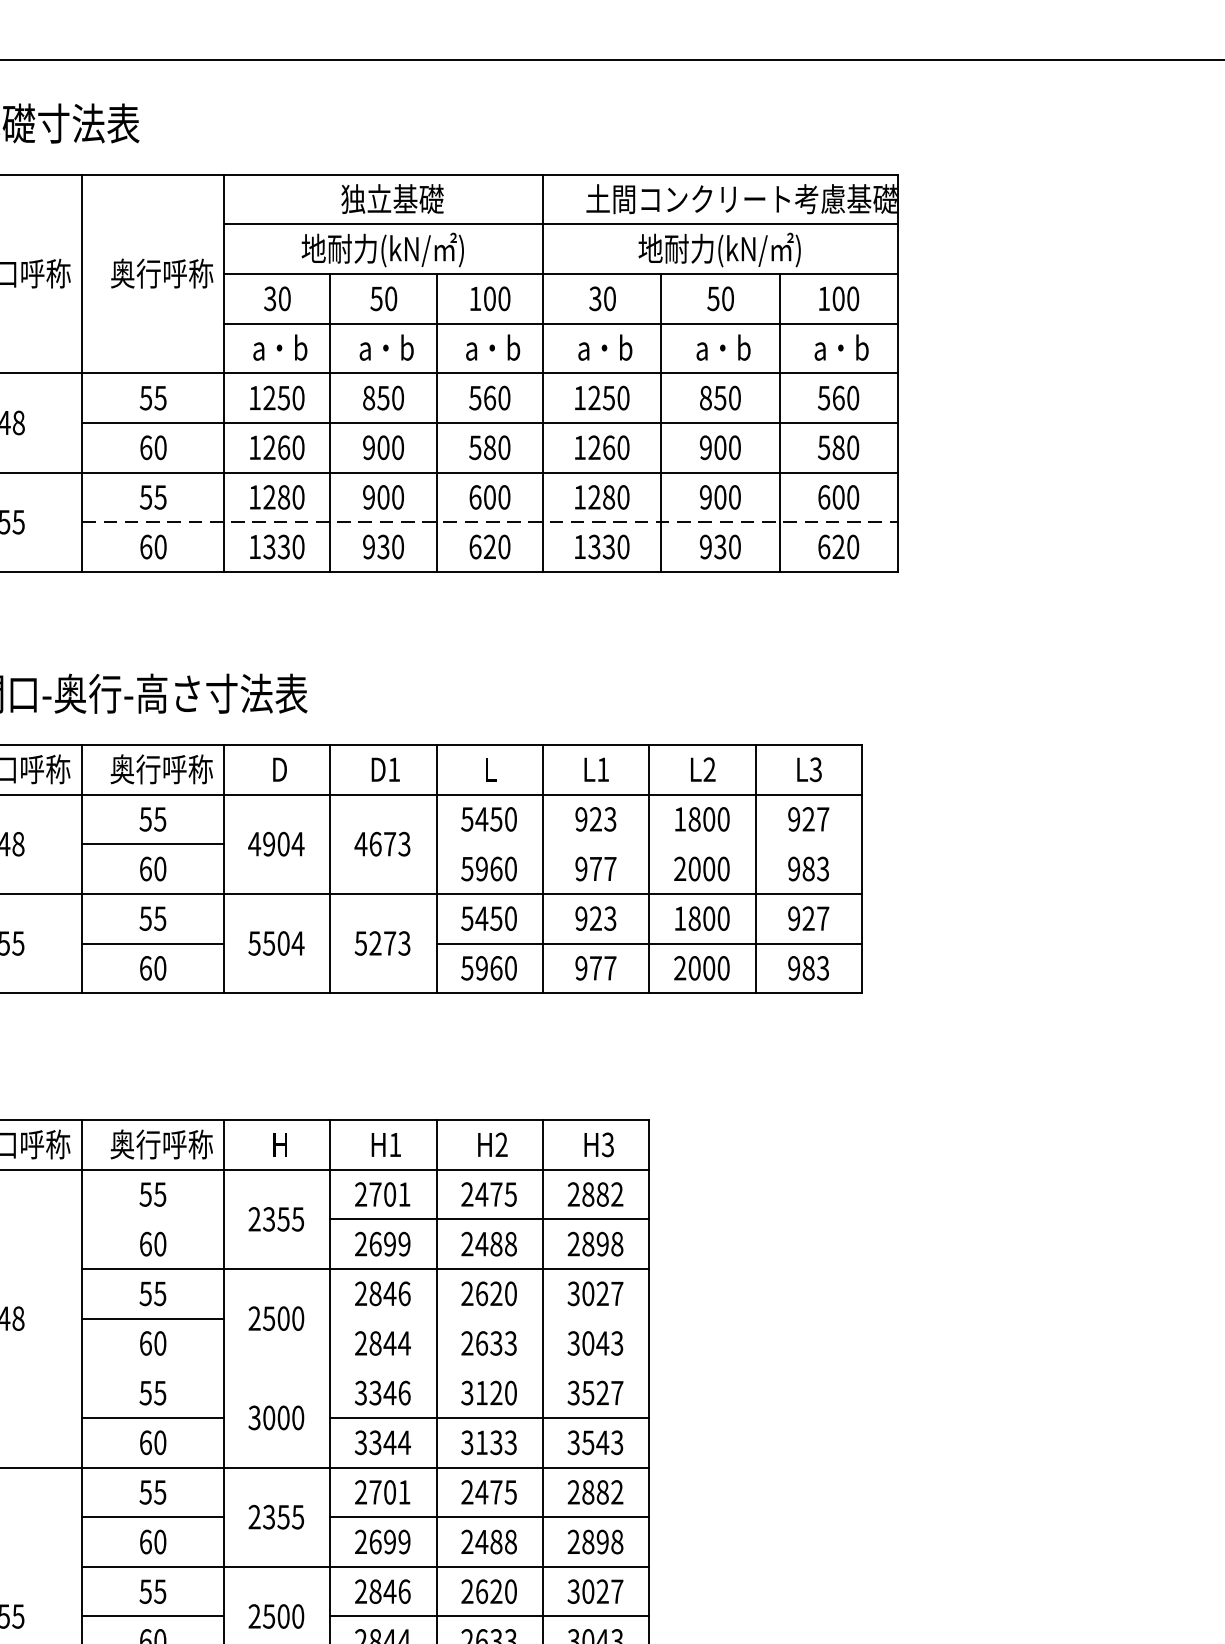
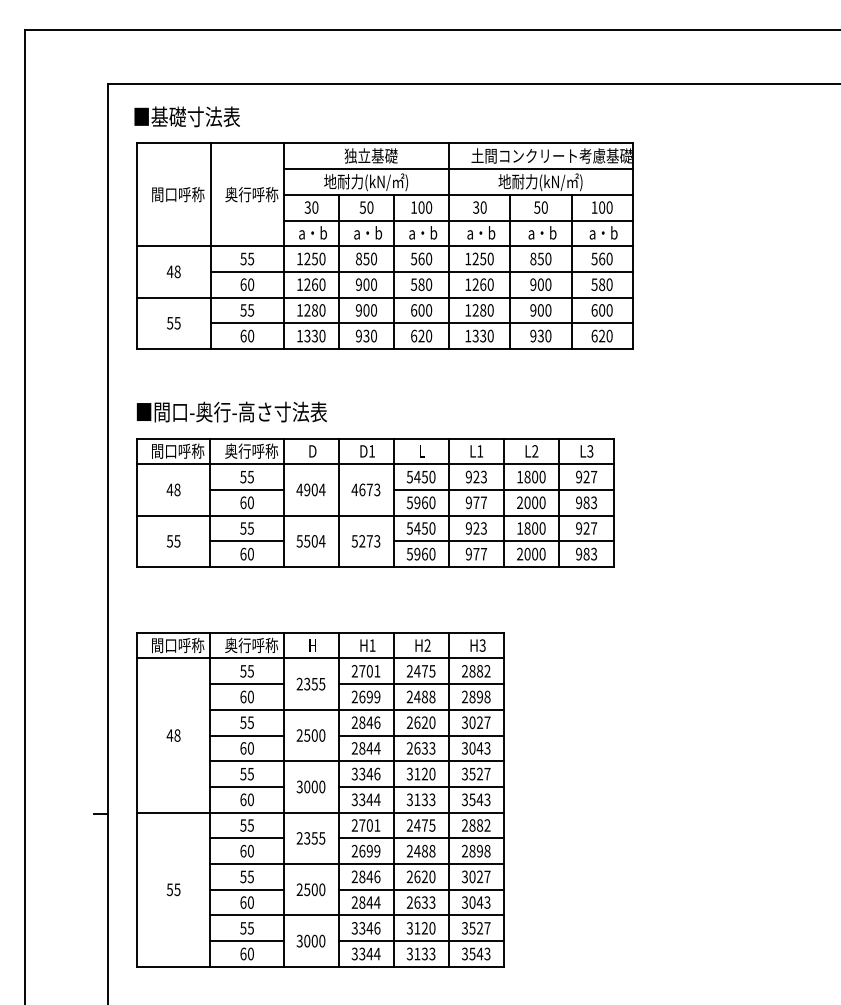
line: (491, 522) -> (422, 323), dashed -> solid
line: (648, 845) -> (503, 490), added
line: (151, 1220) -> (246, 684), added
line: (489, 1318) -> (421, 735), added
line: (366, 1368) -> (357, 761), added

